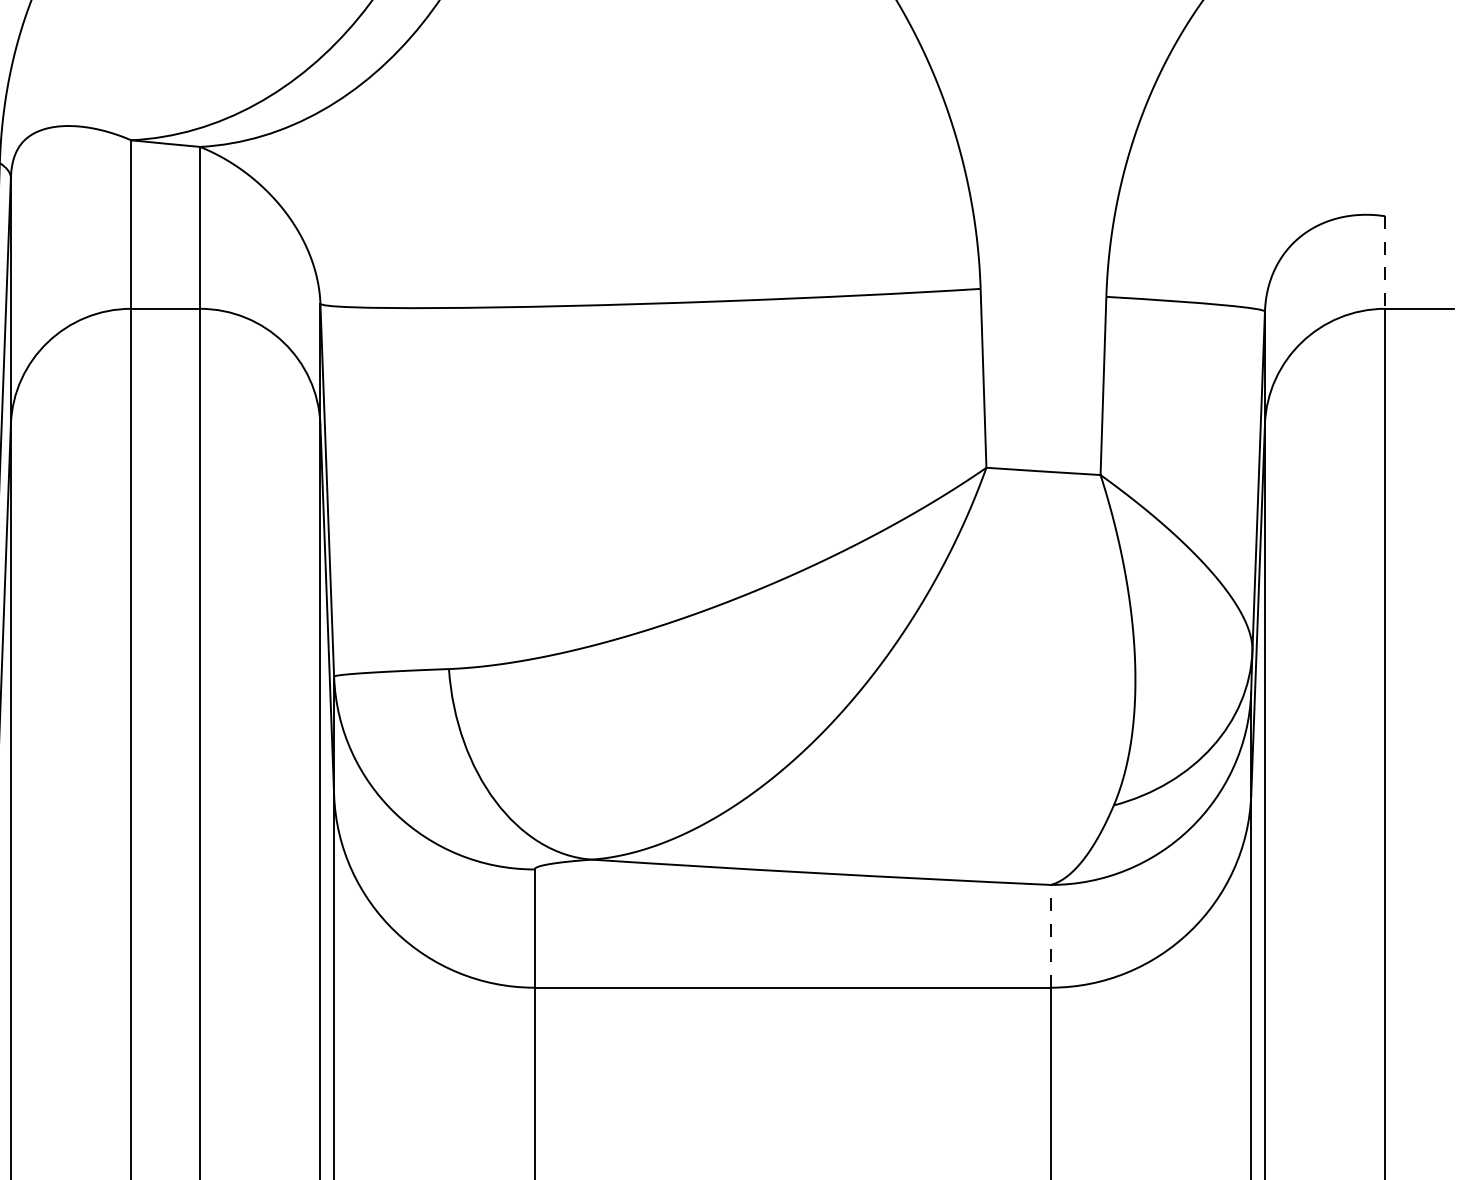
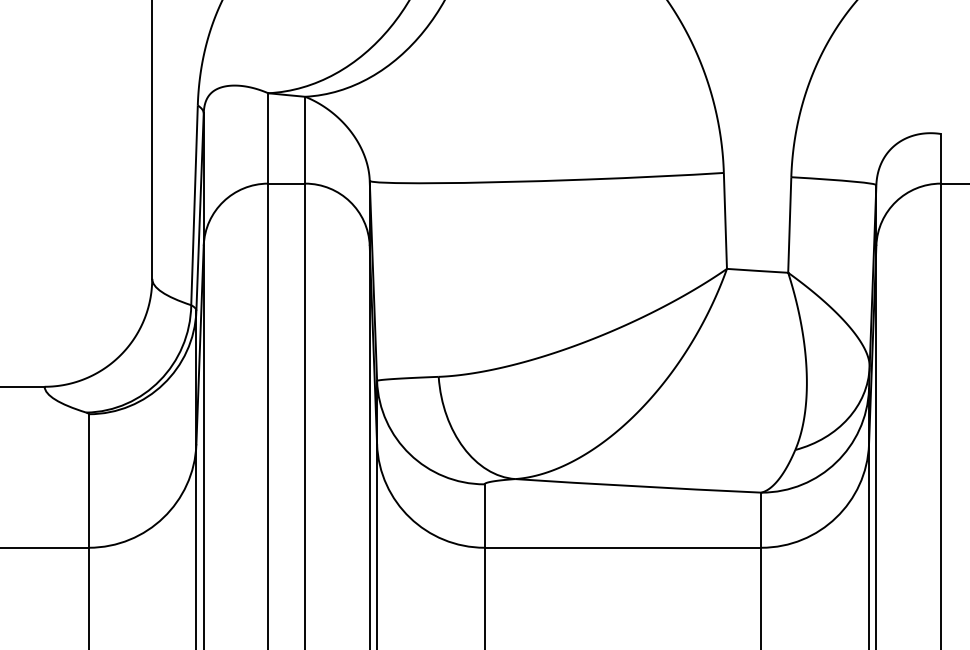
line: (1384, 261) -> (940, 158), dashed -> solid
line: (1050, 936) -> (761, 520), dashed -> solid

